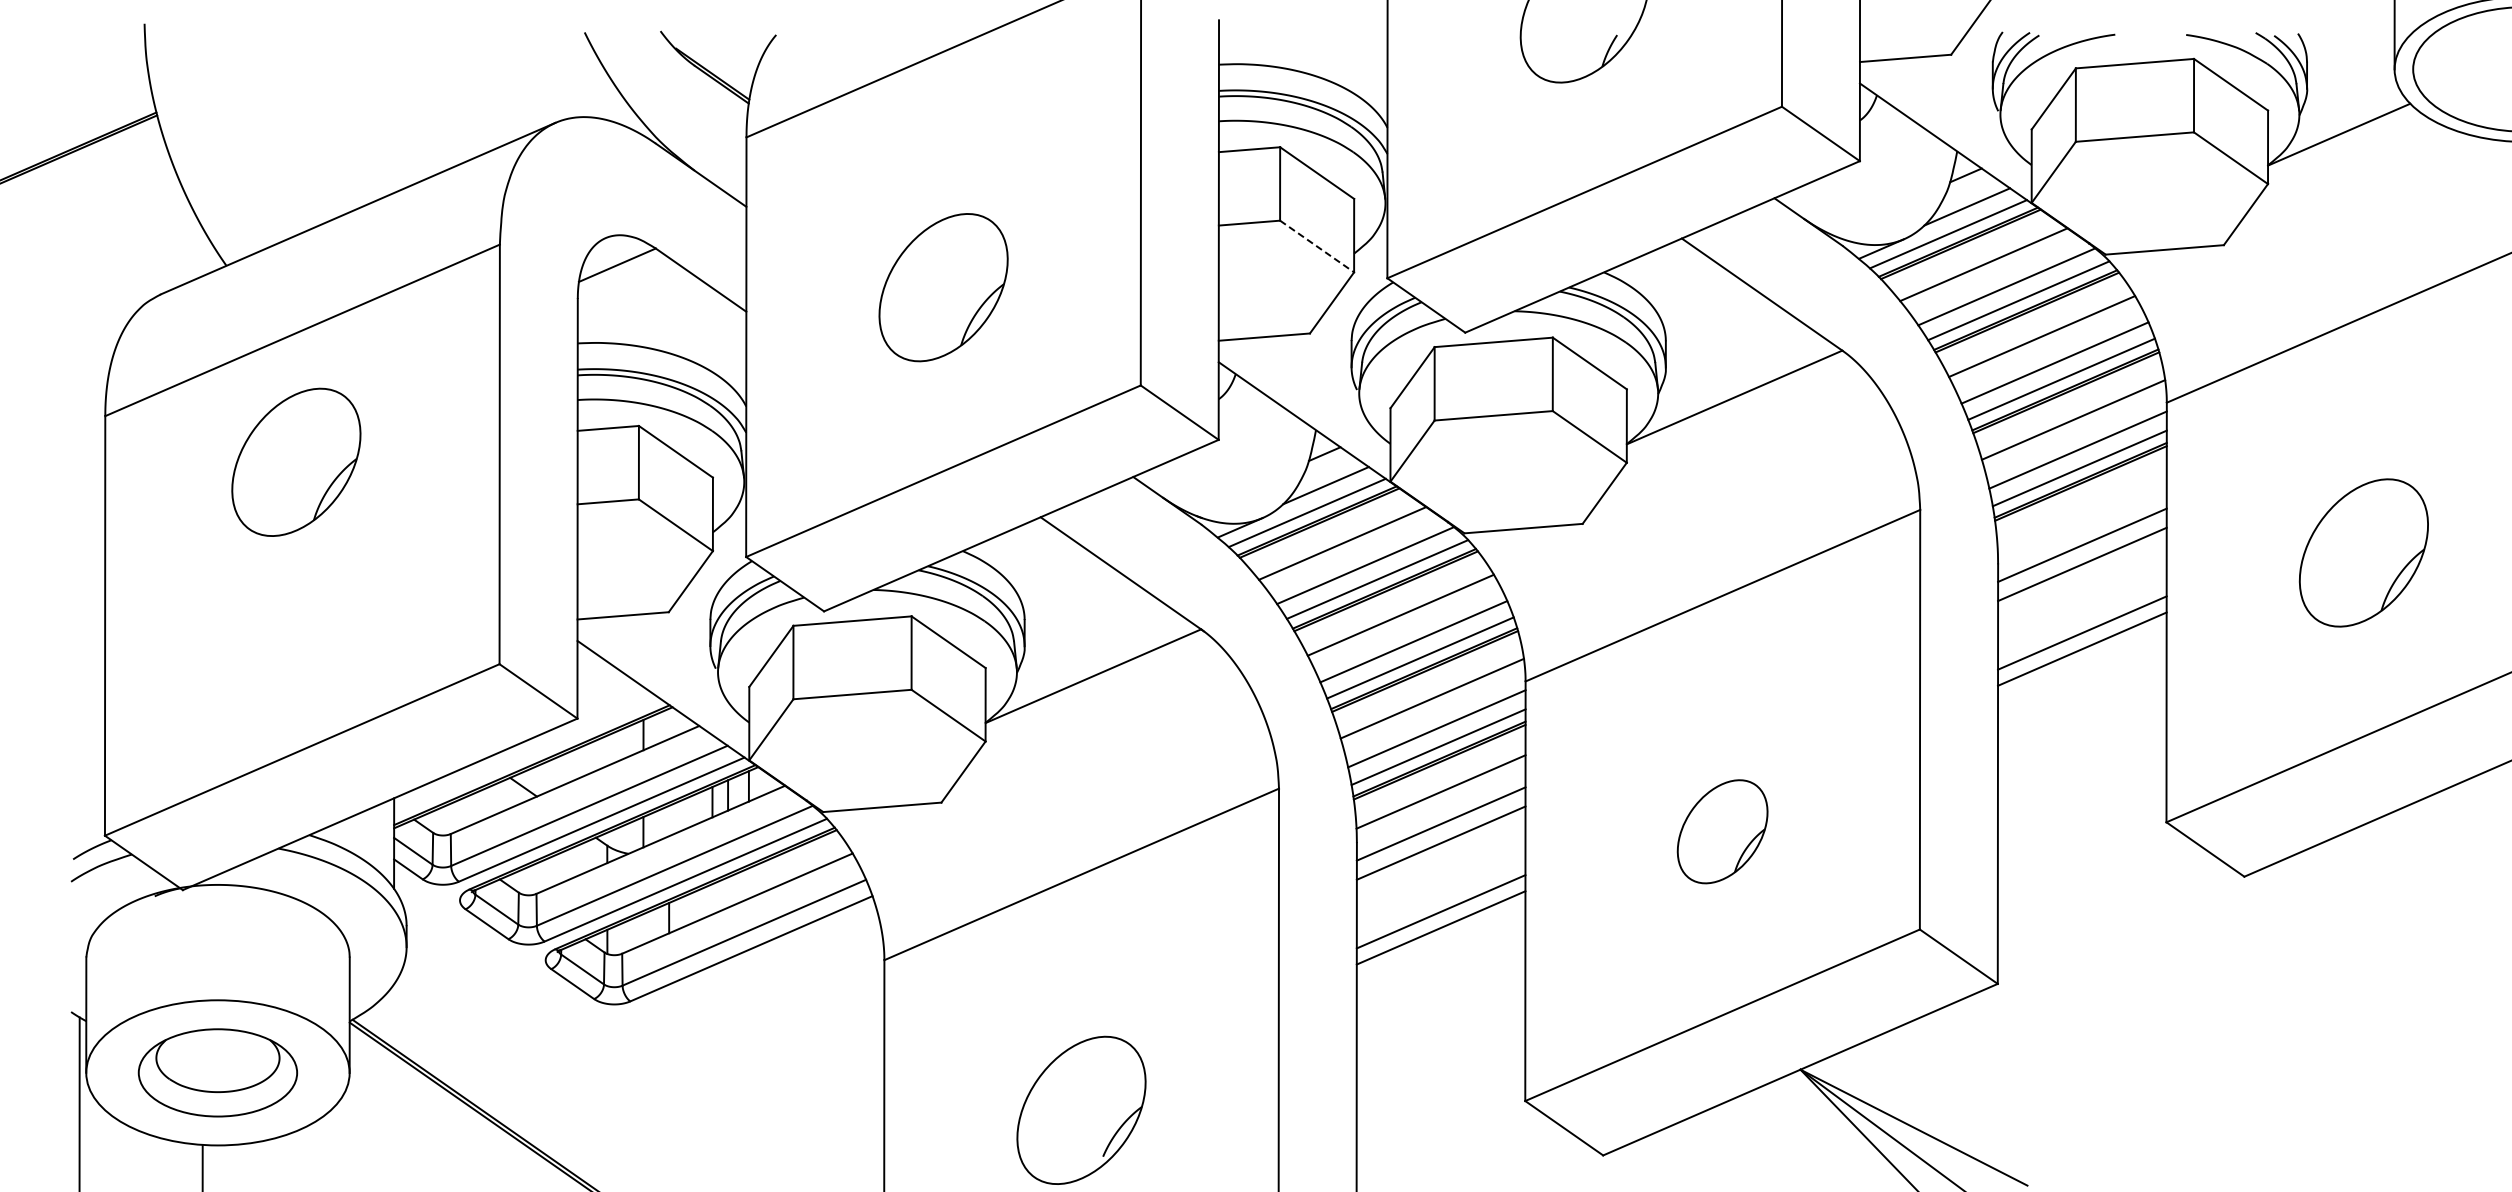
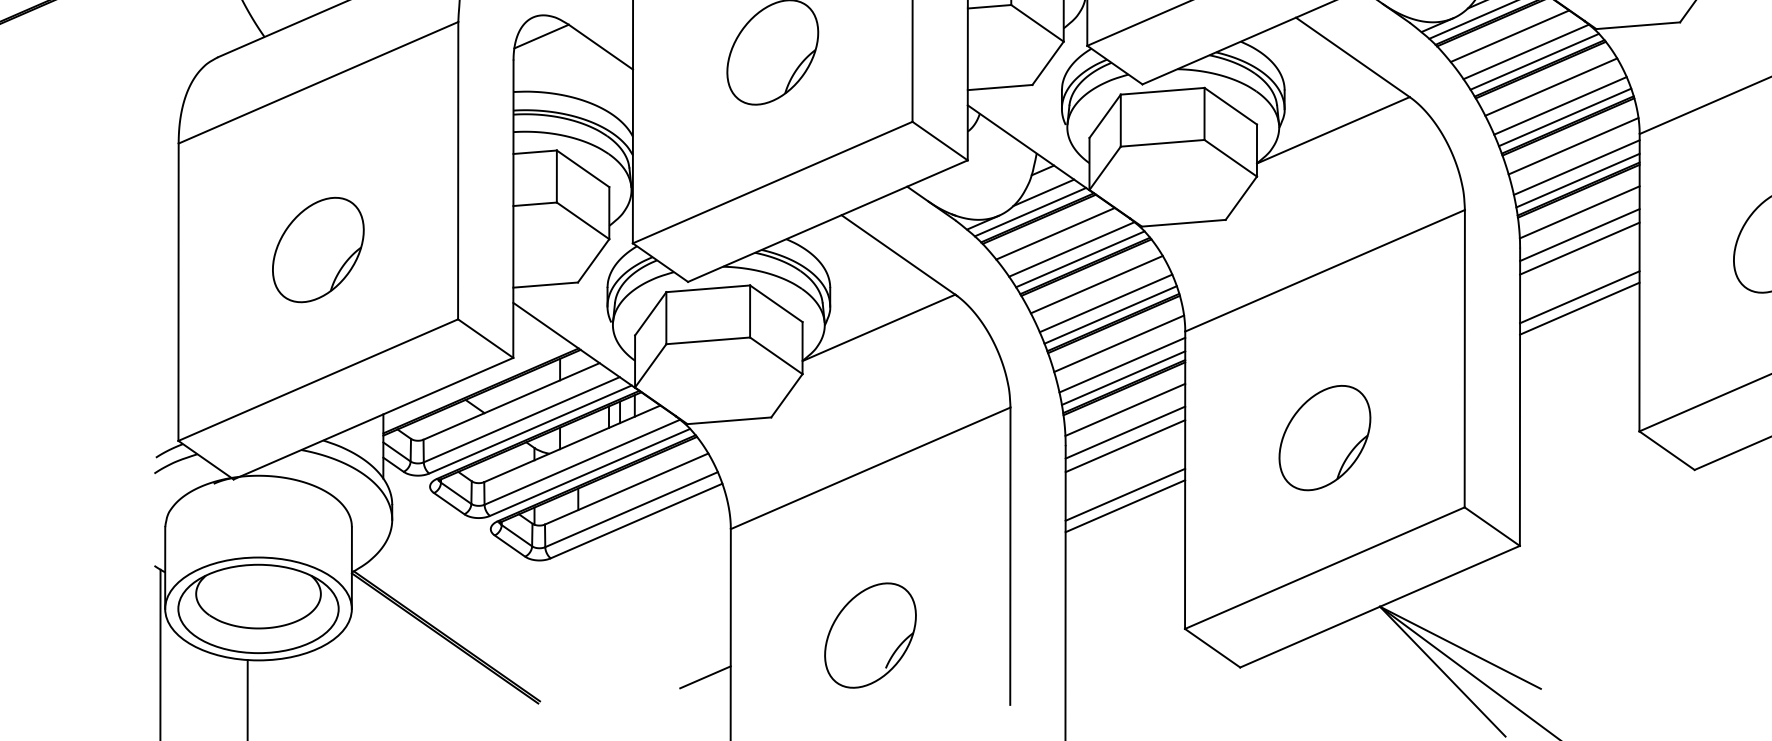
line: (1317, 246) -> (1037, 23), dashed -> solid
part: (296, 461) -> (318, 249), moved
line: (2081, 512) -> (1579, 211), added
part: (1722, 831) -> (1324, 437), size x1.43
part: (217, 1072) -> (258, 608), size x1.43
line: (848, 1168) -> (705, 676), added

